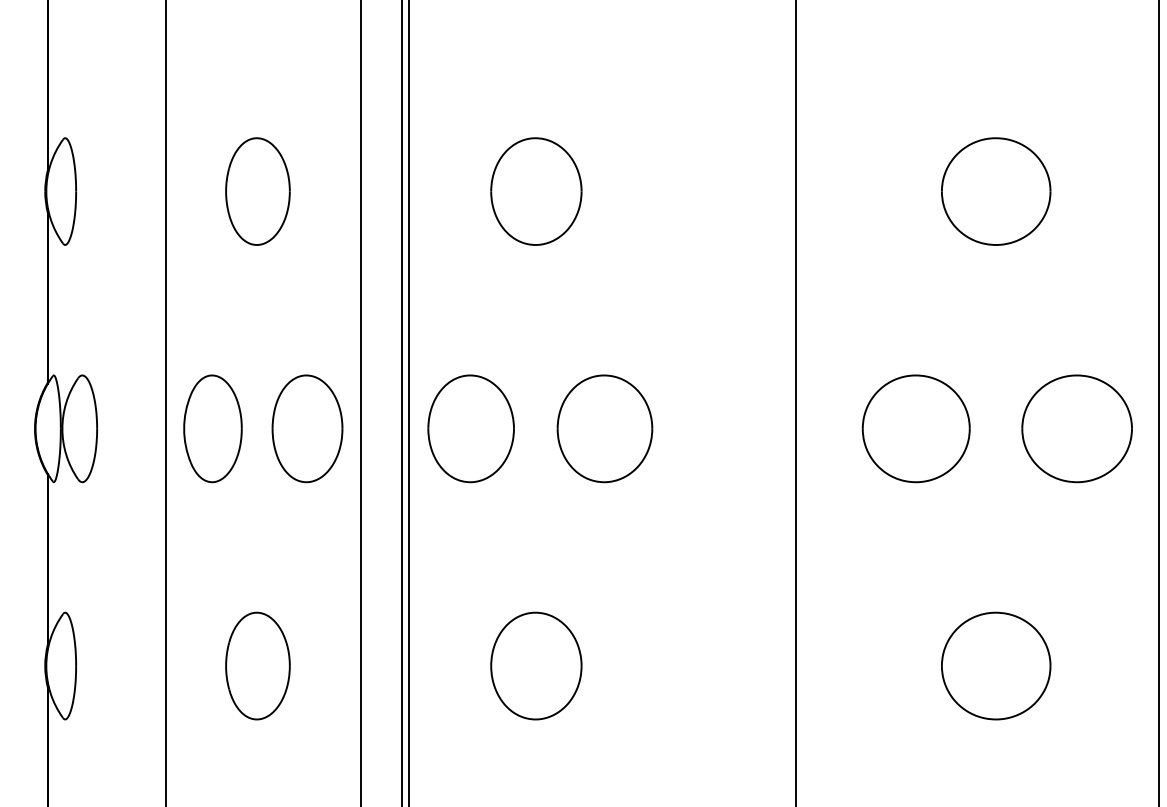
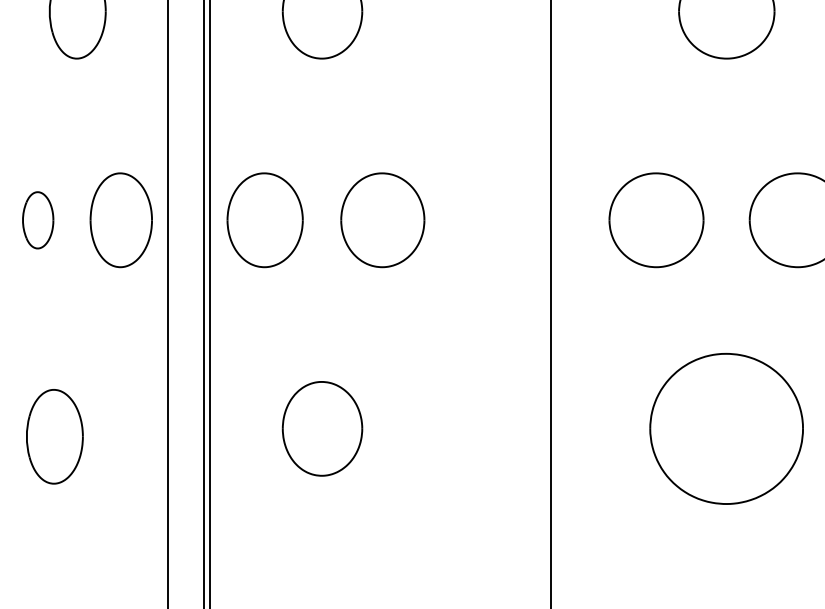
part: (212, 428) -> (37, 219), size x0.6
part: (257, 665) -> (54, 436), moved
part: (996, 665) -> (727, 428), size x1.6

